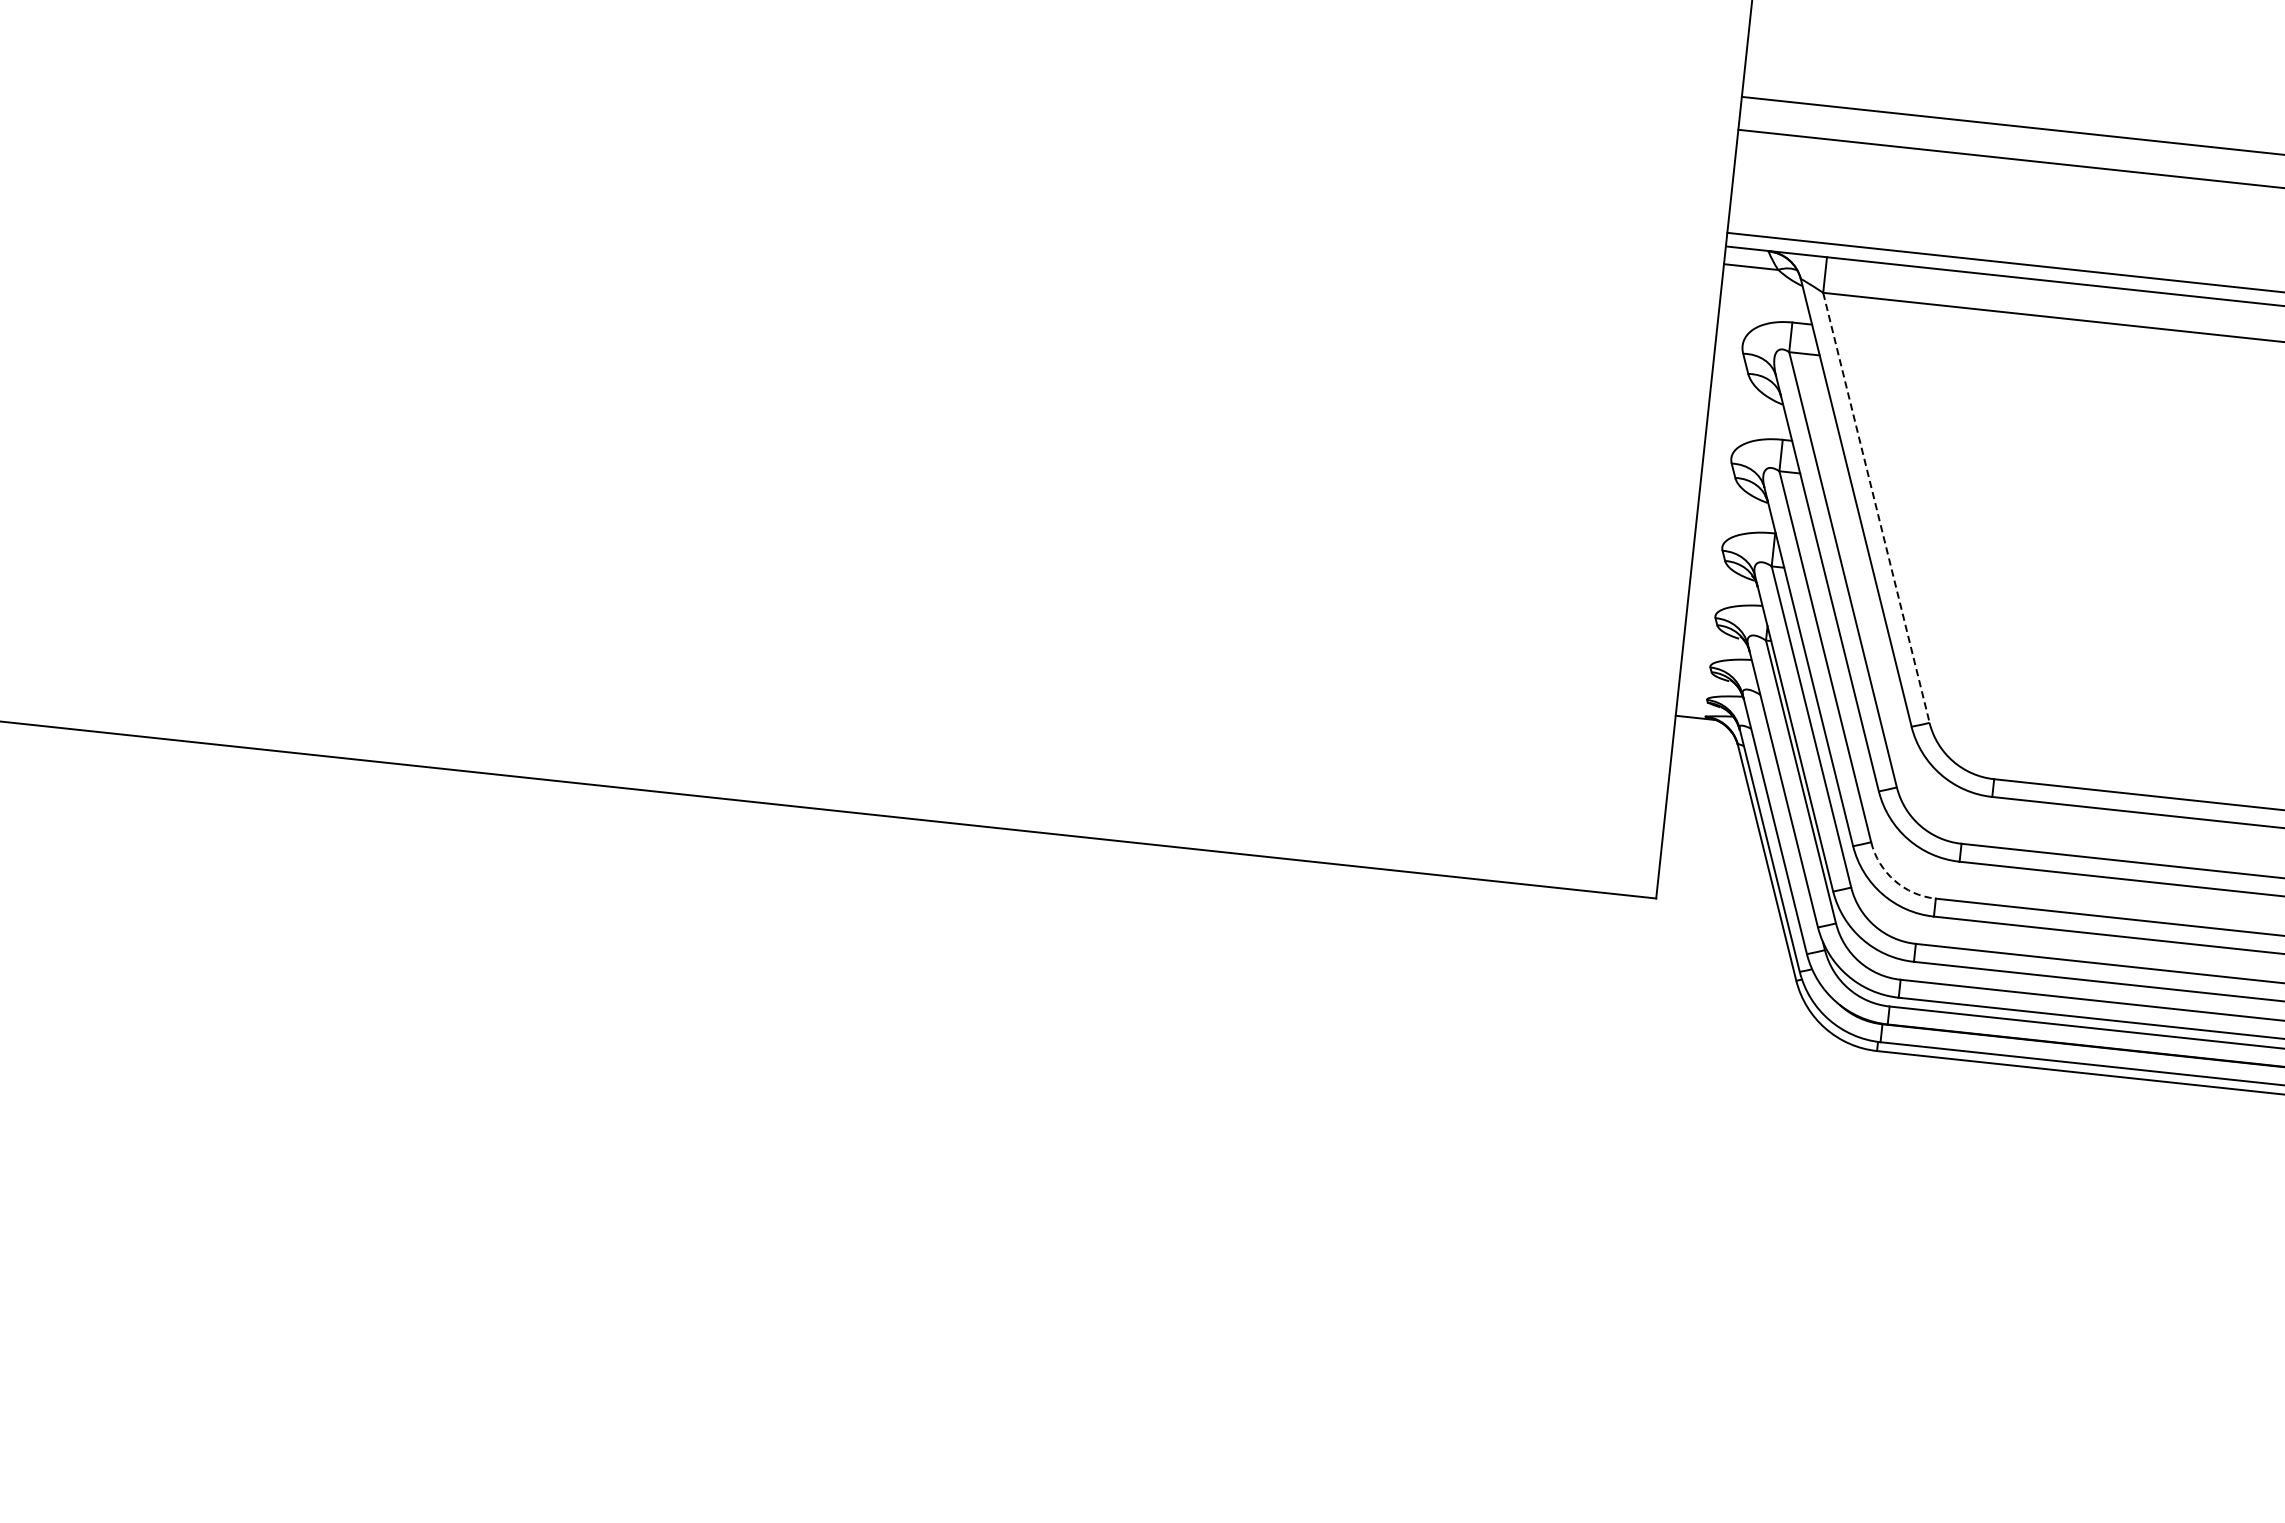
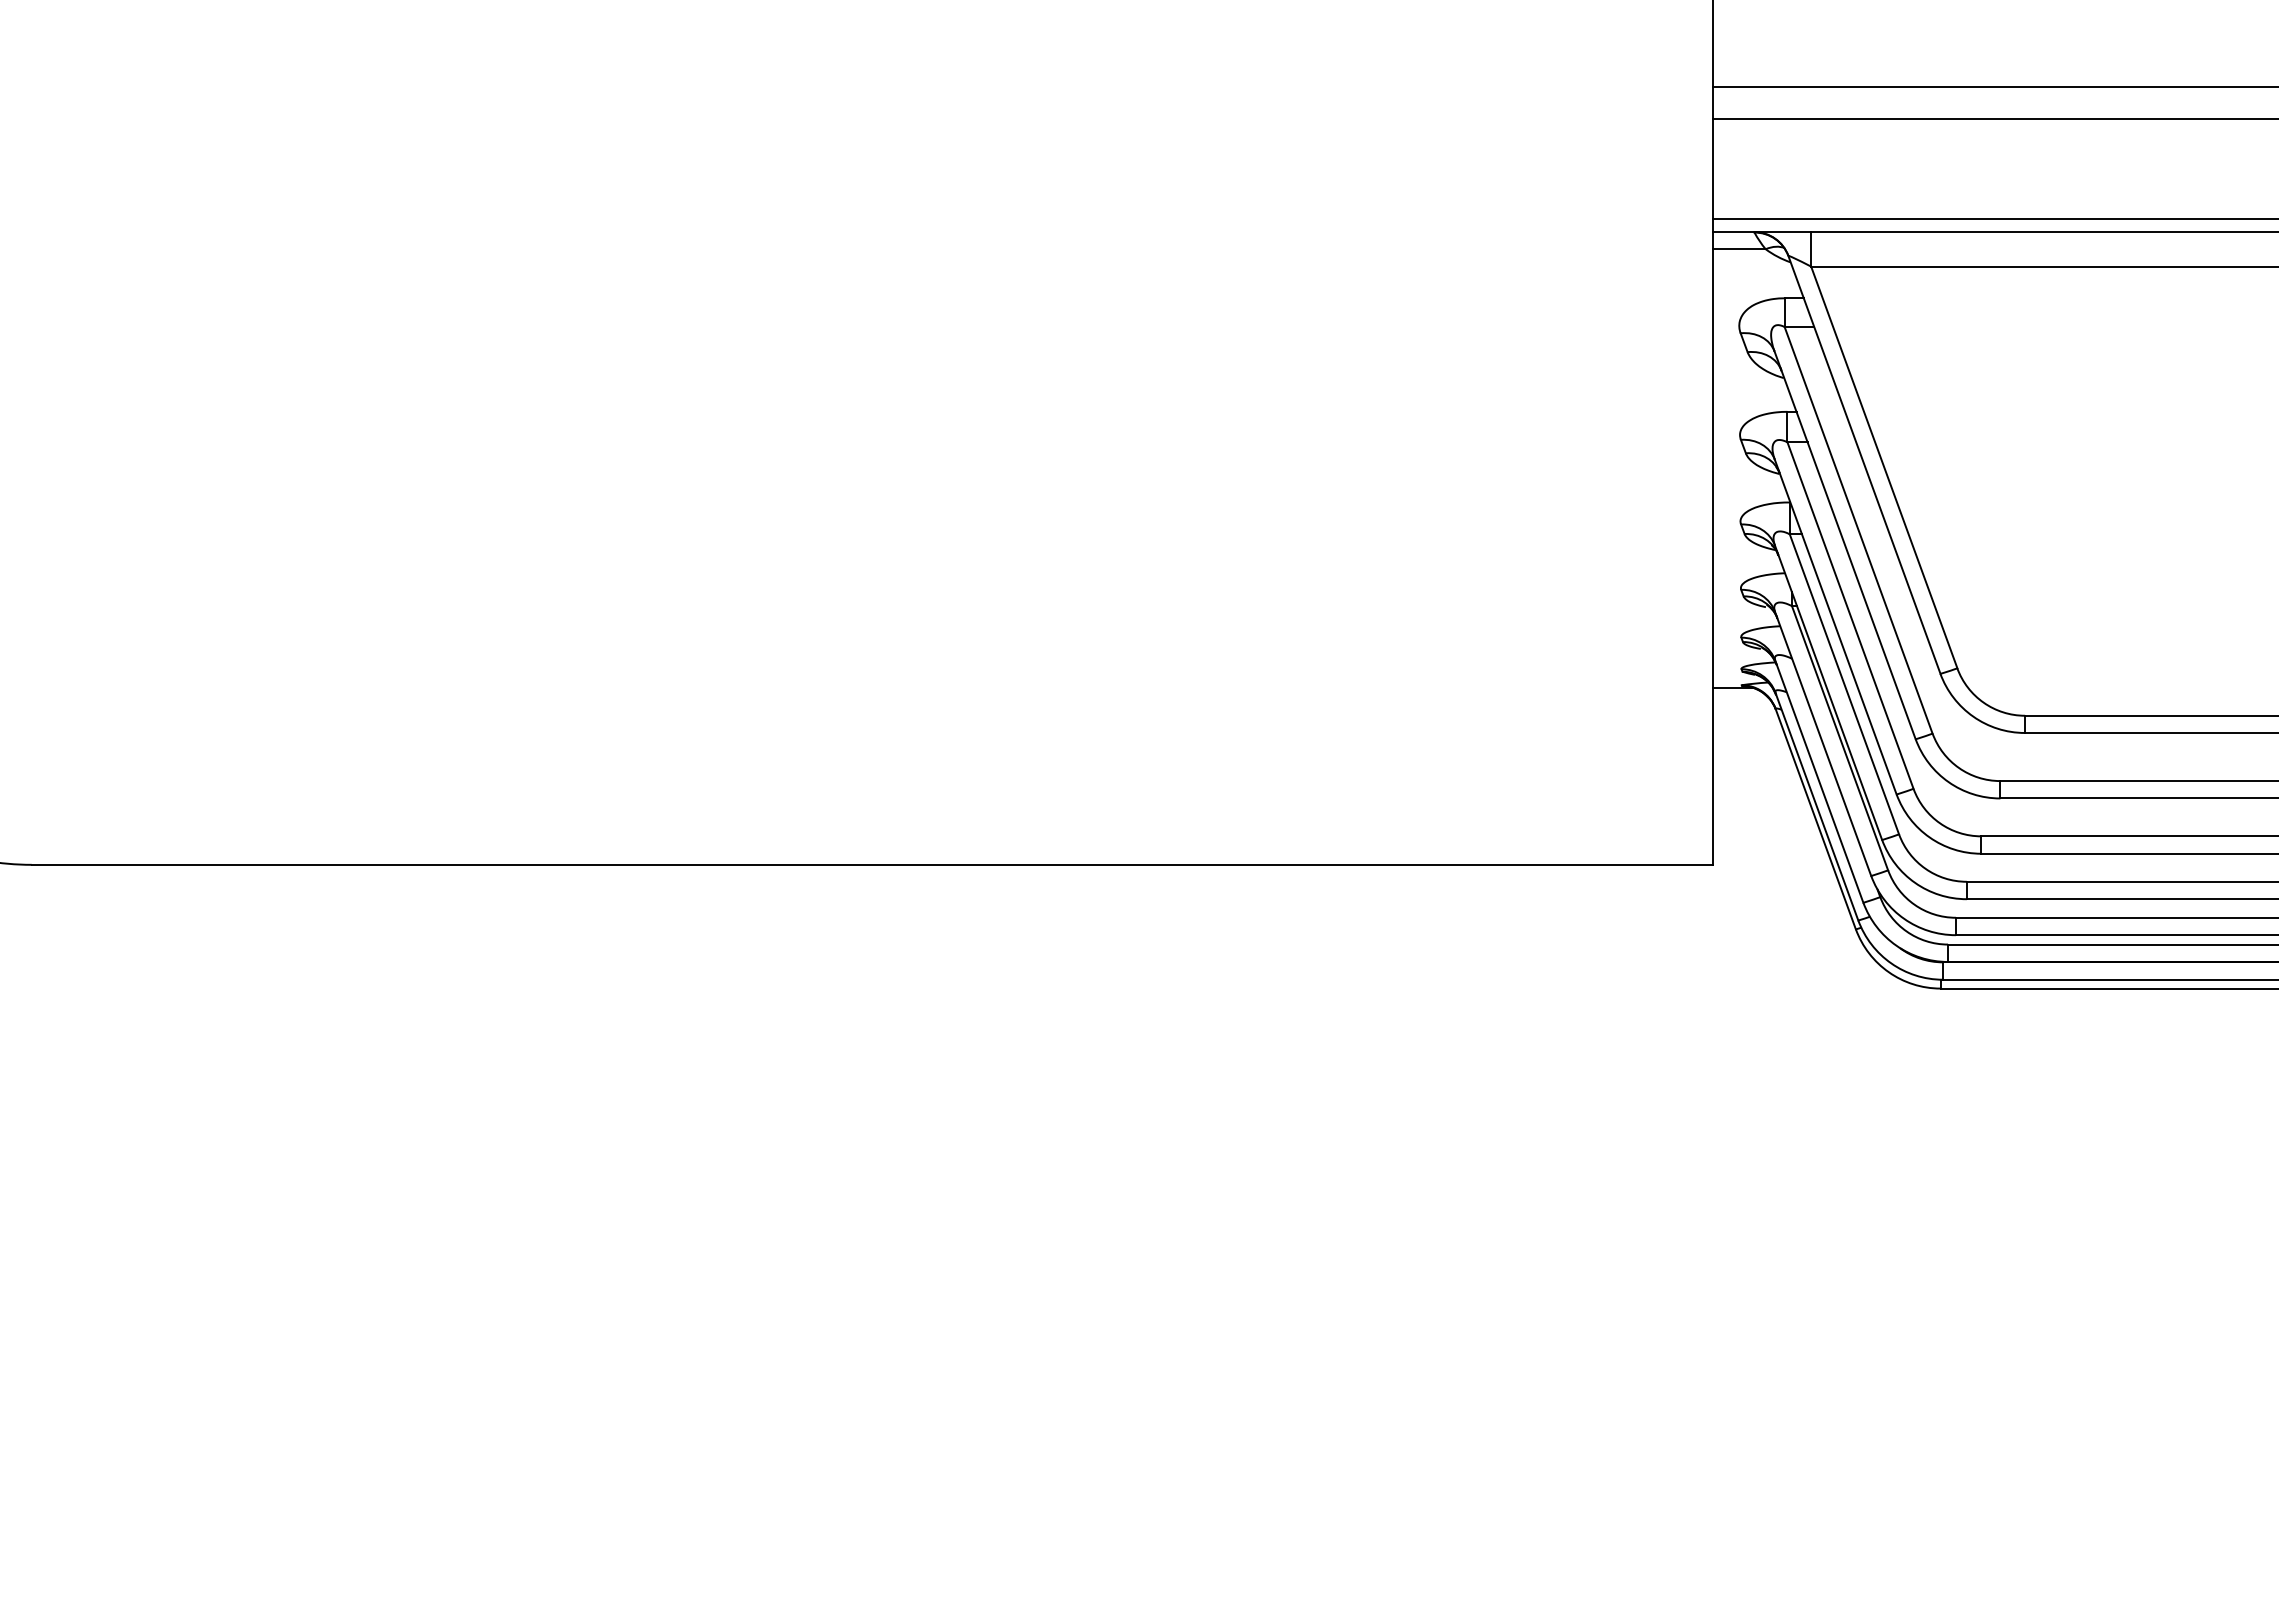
line: (1876, 507) -> (1884, 467), dashed -> solid
arc: (1894, 880) -> (1939, 823), dashed -> solid

